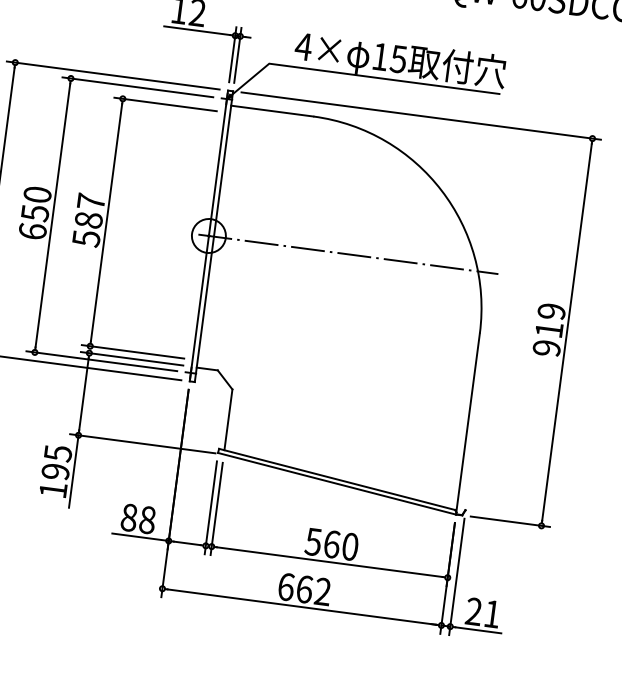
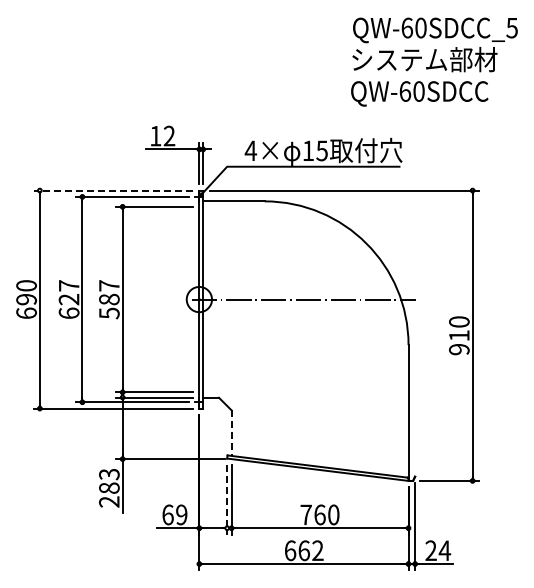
line: (113, 75) -> (113, 190), solid -> dashed
text: (35, 203) -> (68, 292), 650 -> 627
text: (551, 310) -> (459, 321), 919 -> 910
line: (228, 420) -> (231, 433), solid -> dashed
text: (56, 470) -> (109, 487), 195 -> 283
line: (211, 507) -> (227, 499), solid -> dashed
text: (137, 518) -> (174, 514), 88 -> 69
text: (312, 541) -> (305, 514), 560 -> 760
text: (491, 613) -> (444, 550), 21 -> 24

